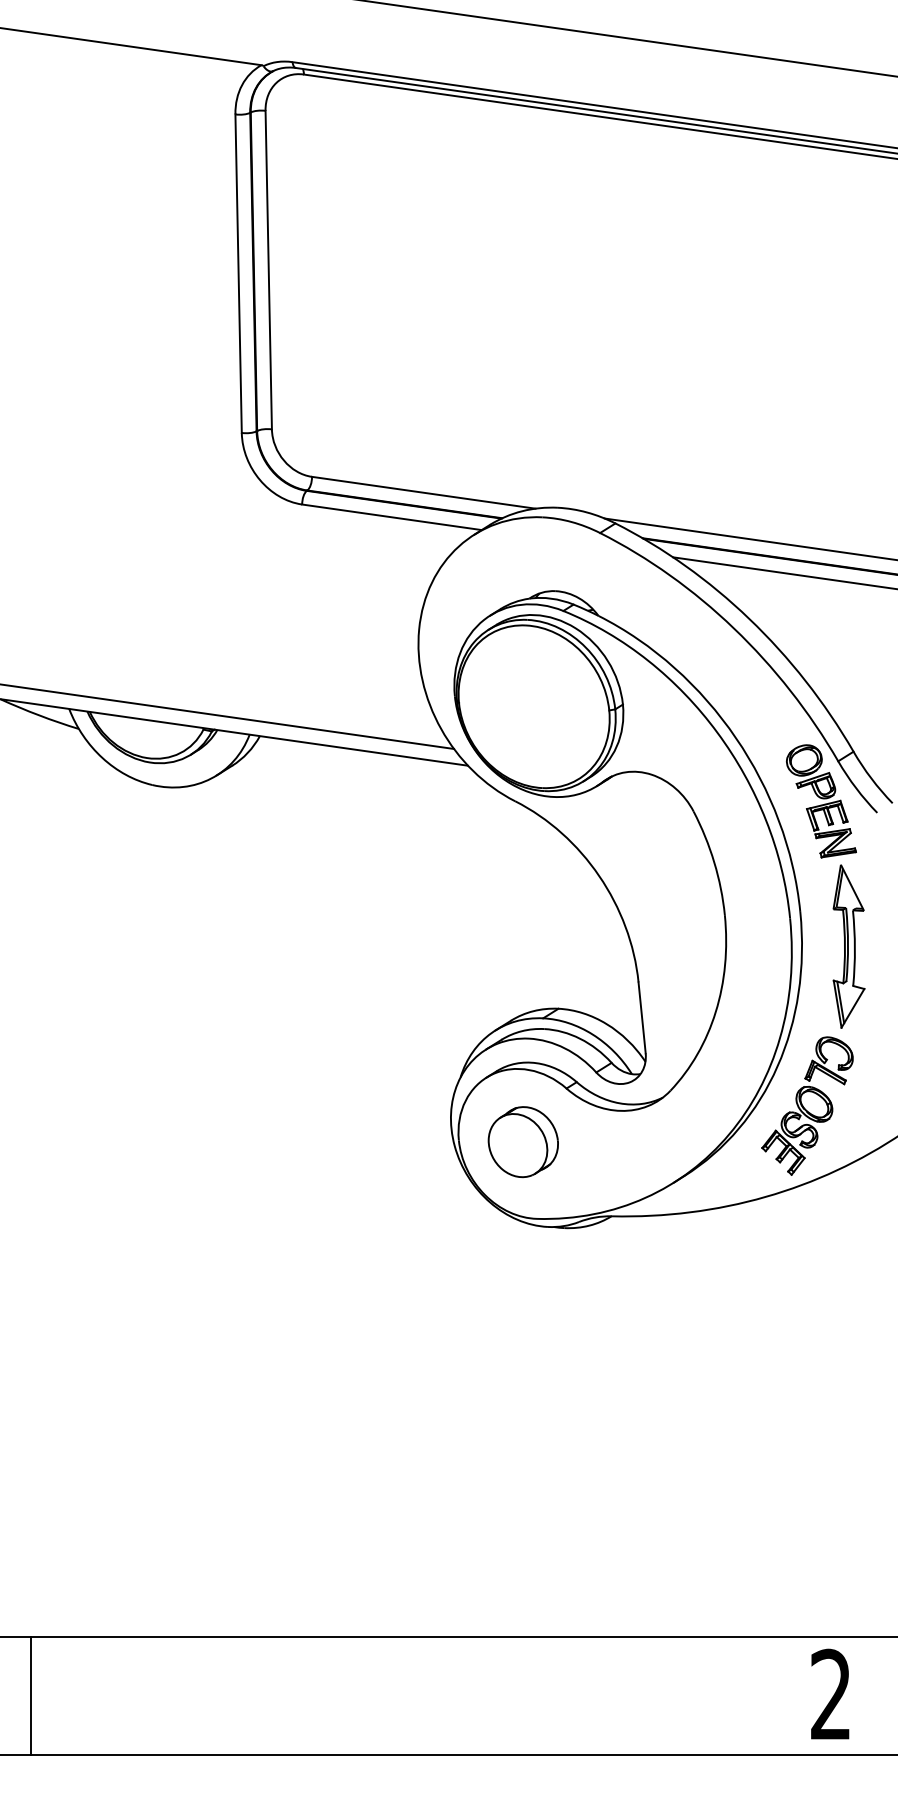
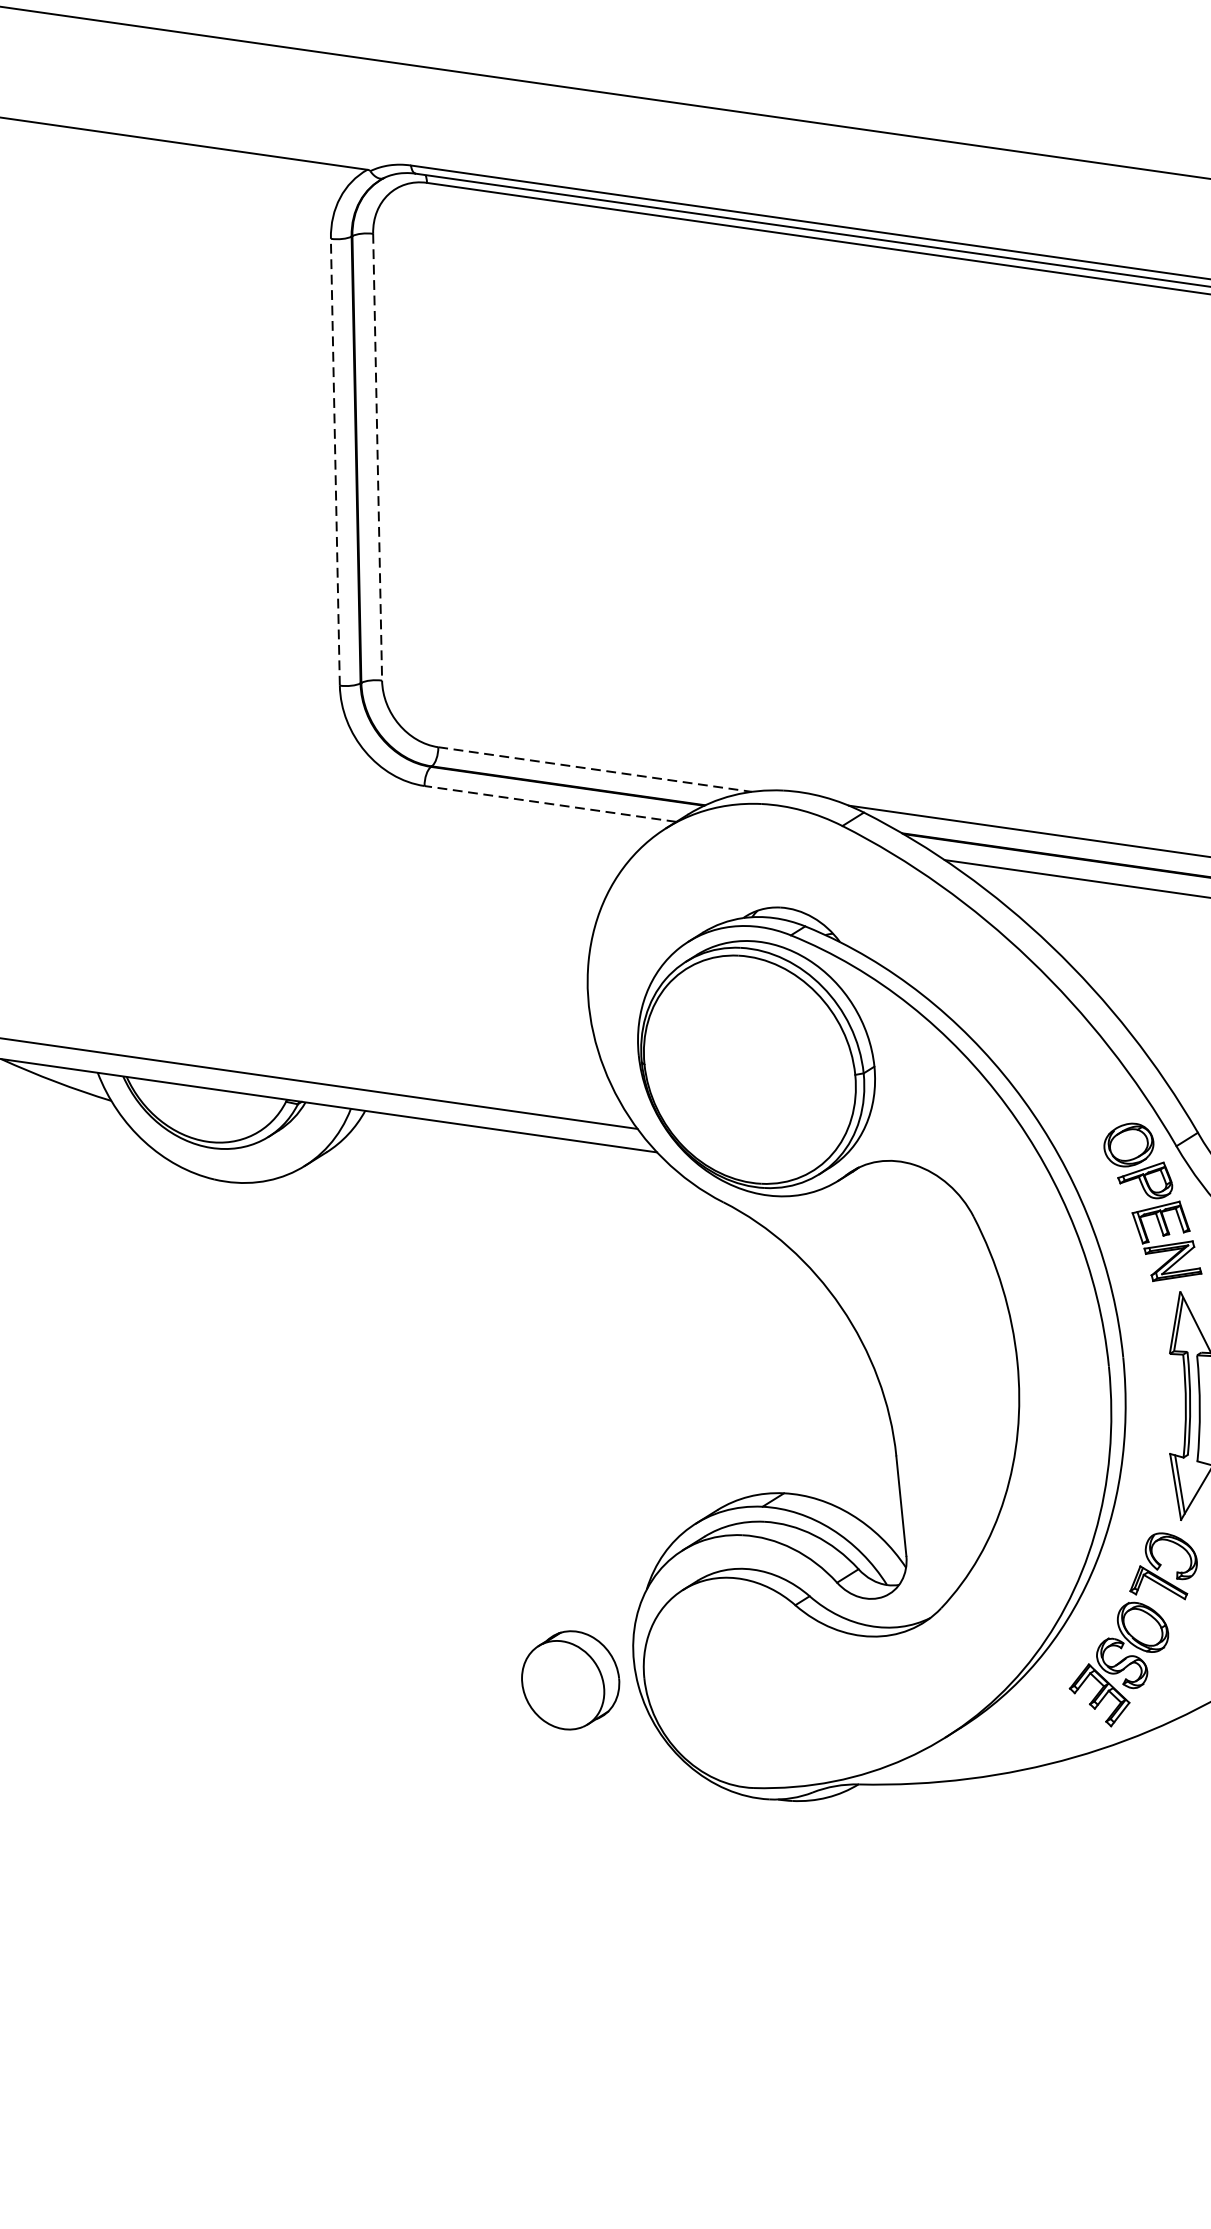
line: (268, 270) -> (377, 457), solid -> dashed
line: (238, 273) -> (335, 461), solid -> dashed
line: (423, 492) -> (594, 769), solid -> dashed
line: (391, 517) -> (549, 804), solid -> dashed
part: (522, 1142) -> (569, 1680), moved

